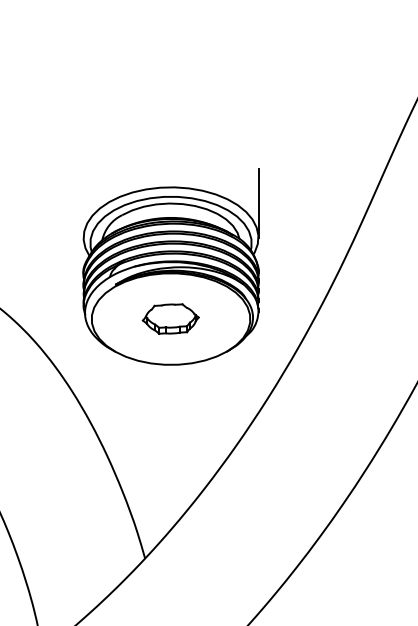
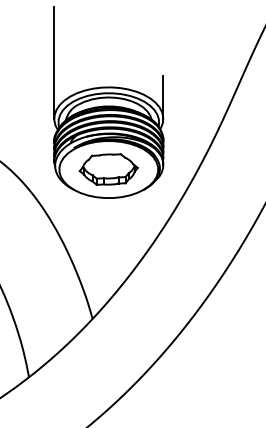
line: (83, 147) -> (54, 62), added
part: (170, 318) -> (108, 169), size x1.67

